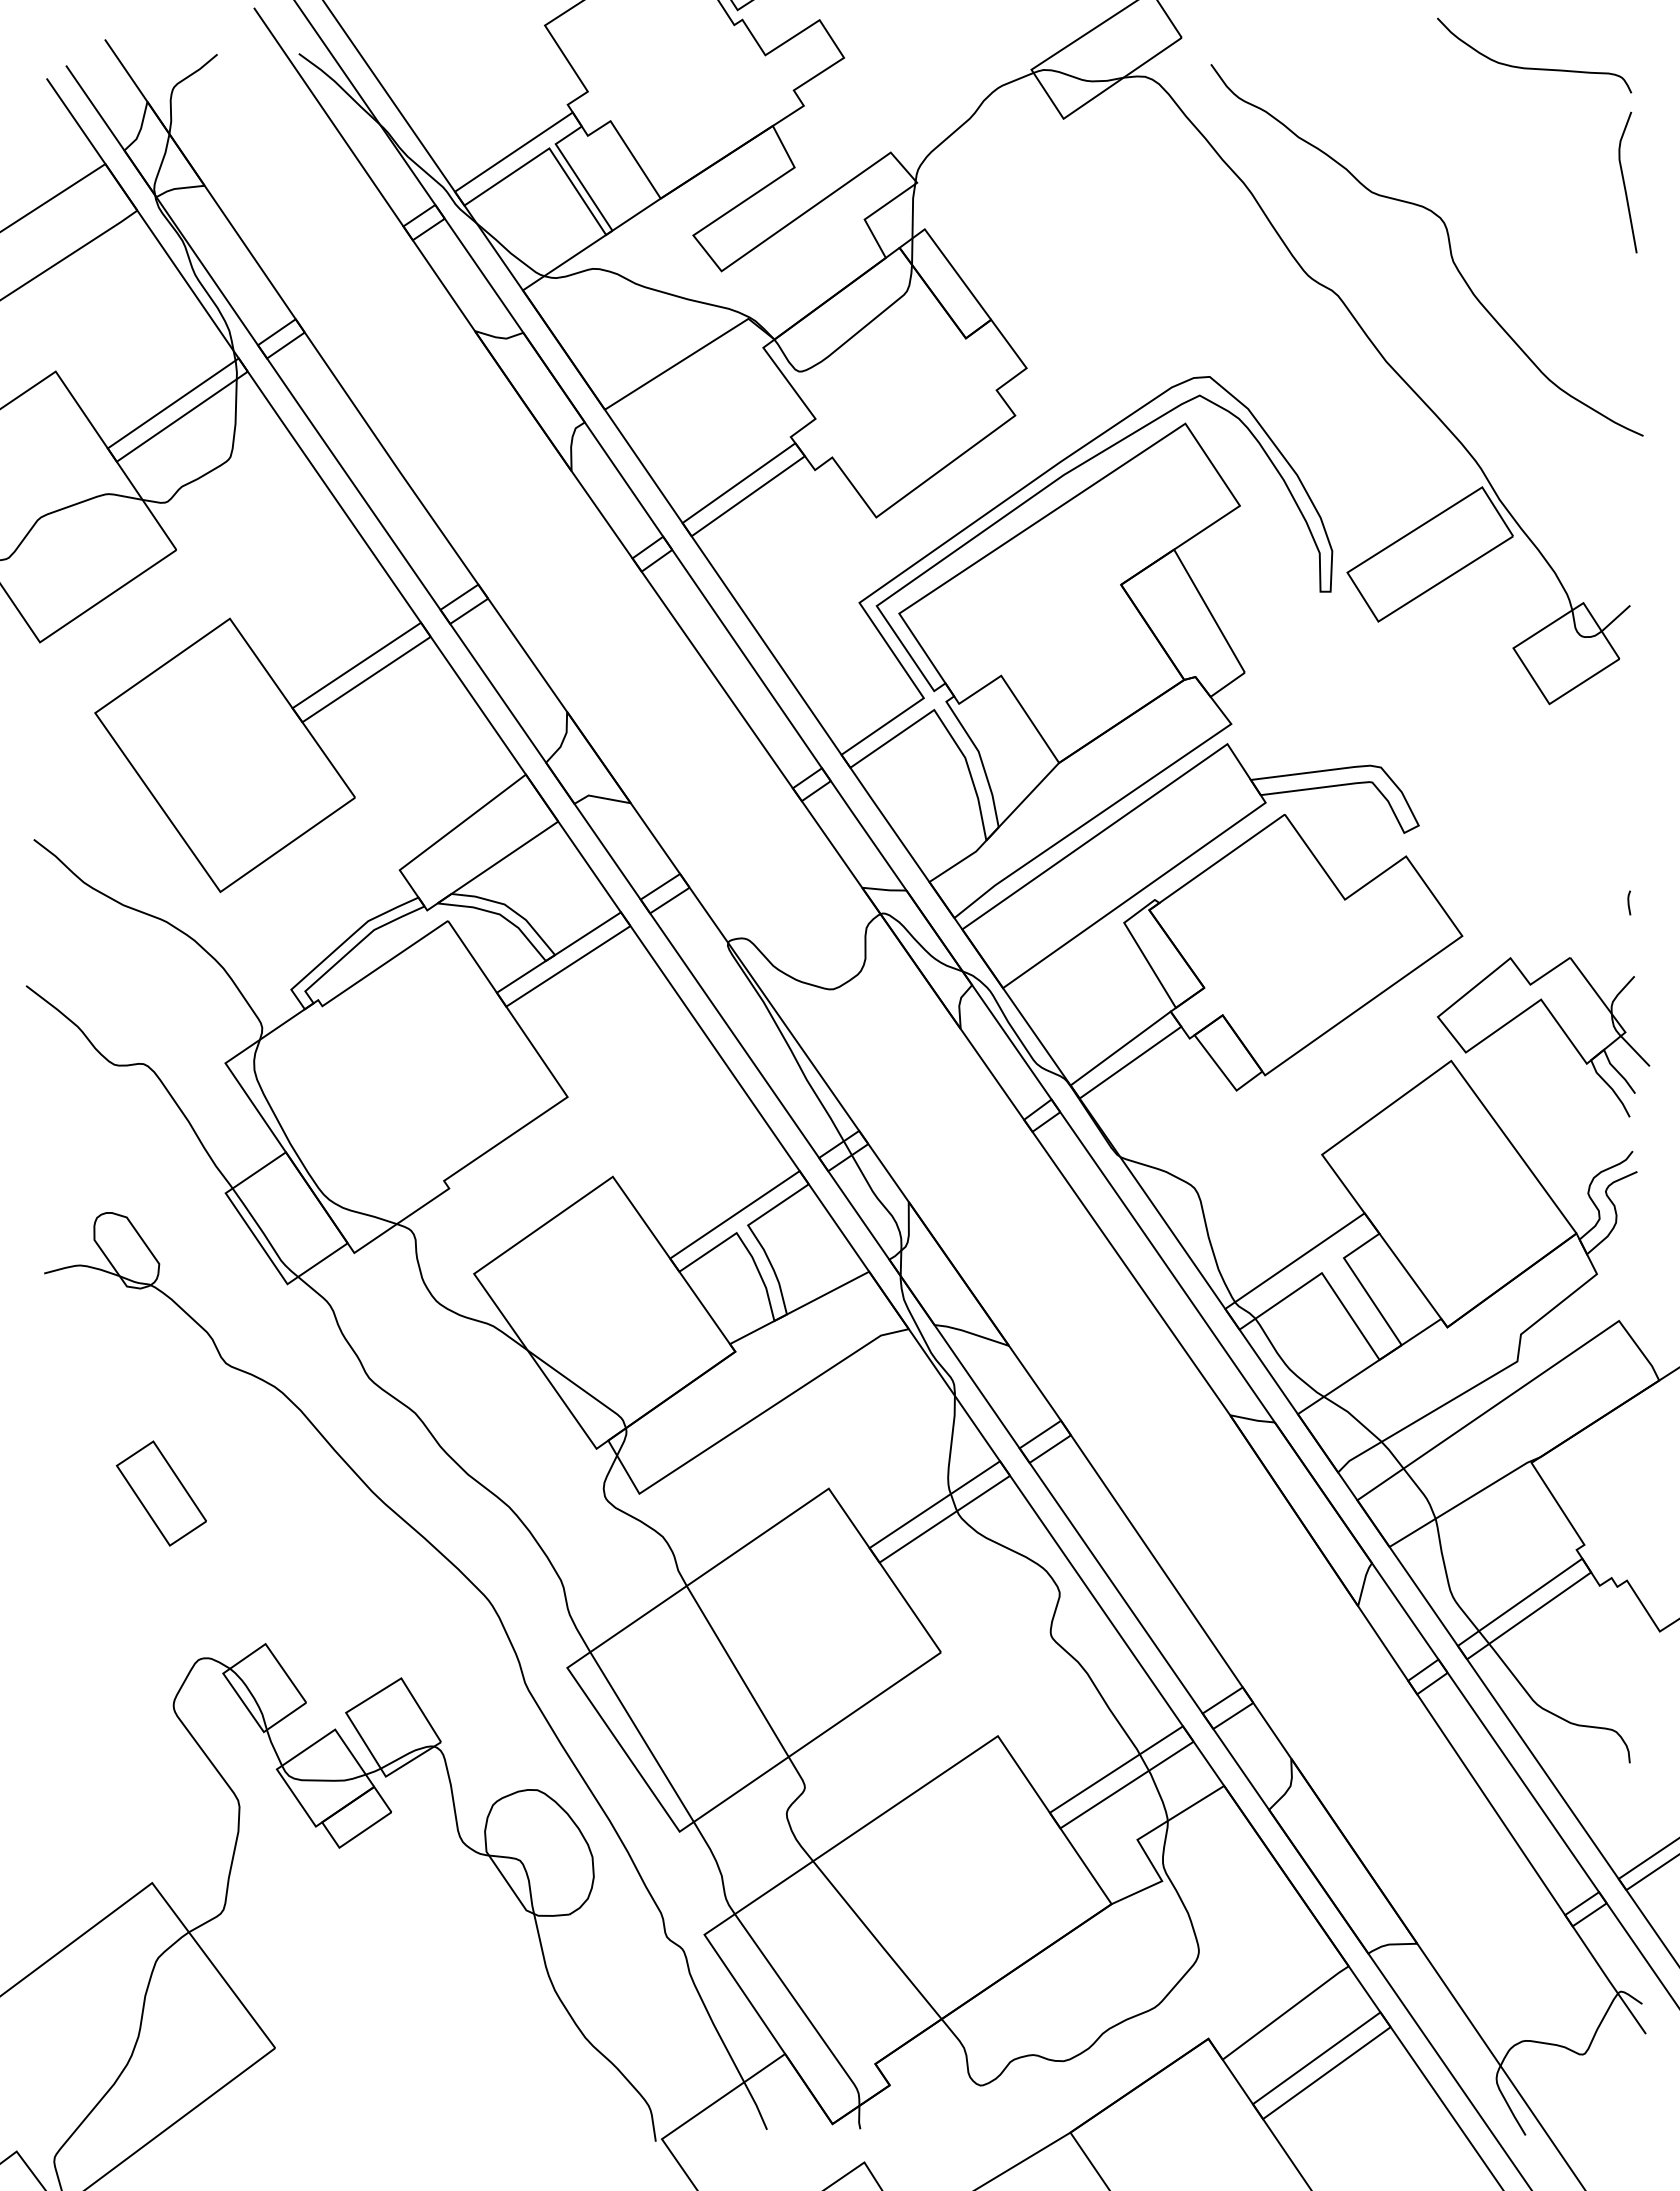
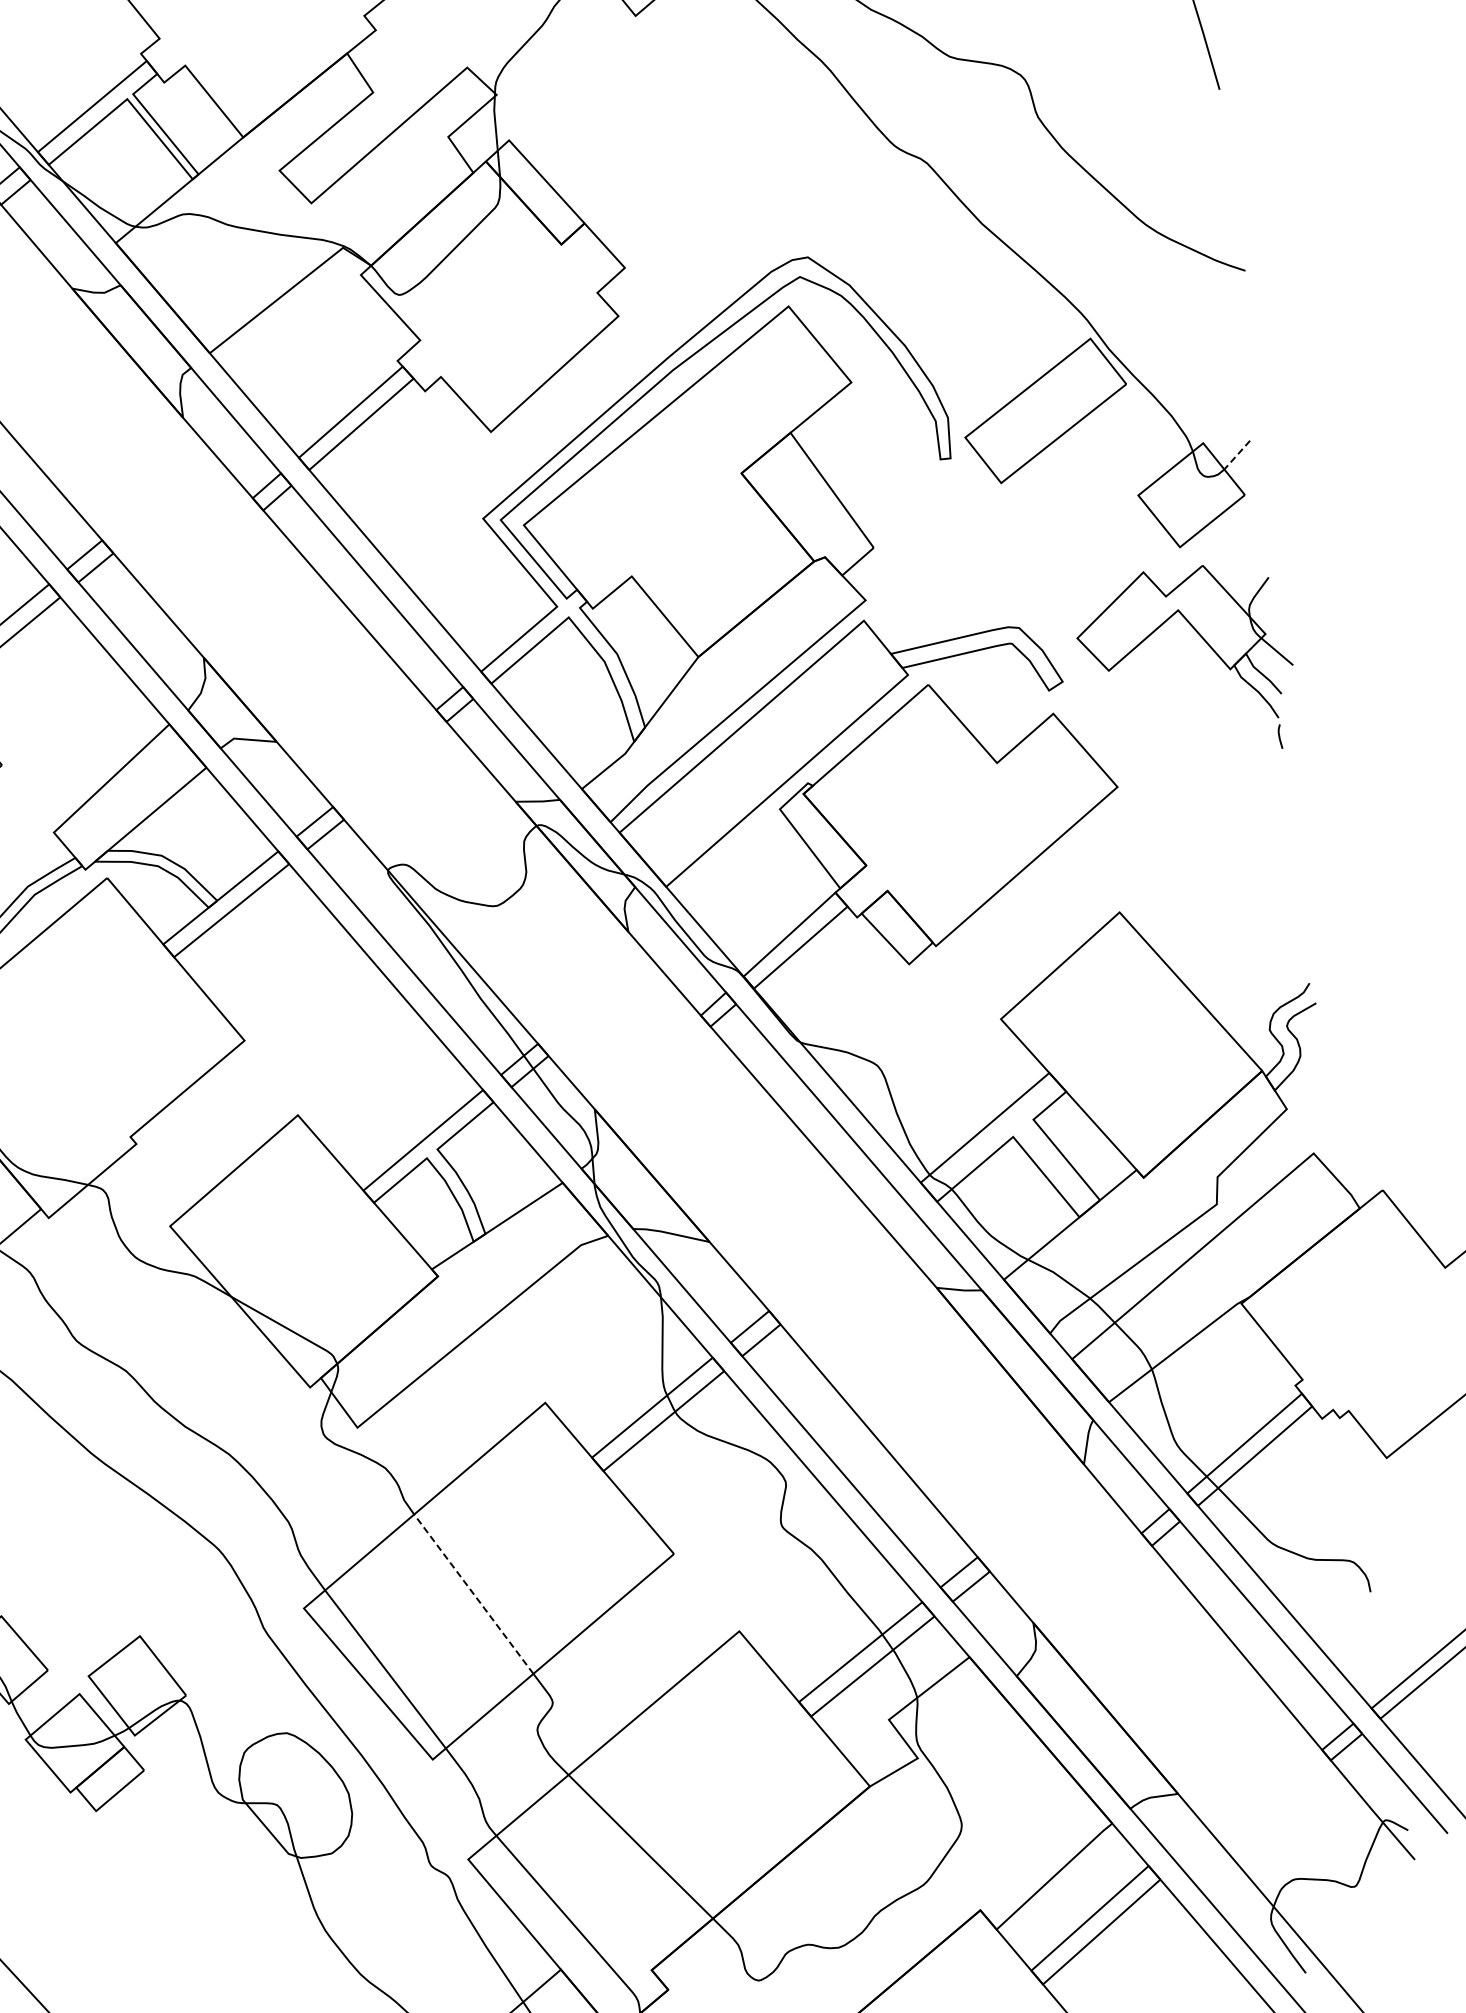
line: (1615, 618) -> (1236, 455), solid -> dashed
part: (1559, 1027) -> (1199, 636), moved
line: (737, 1671) -> (473, 1594), solid -> dashed

